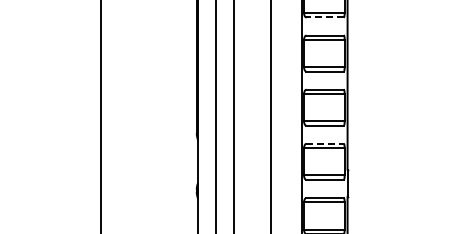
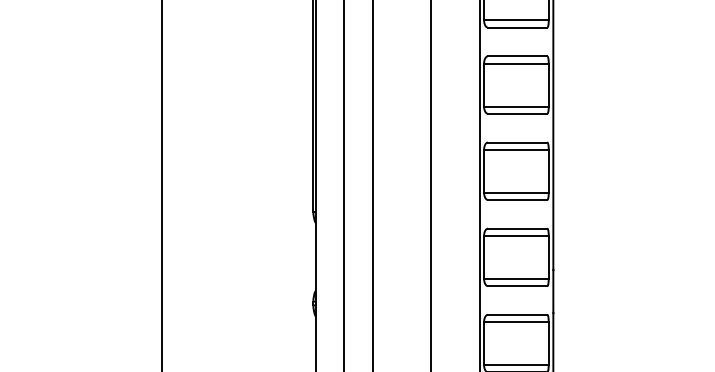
line: (325, 17) -> (518, 27), dashed -> solid
line: (325, 143) -> (518, 228), dashed -> solid

